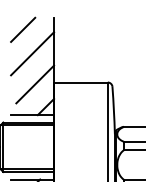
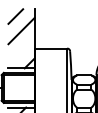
line: (34, 84) -> (22, 49), removed

